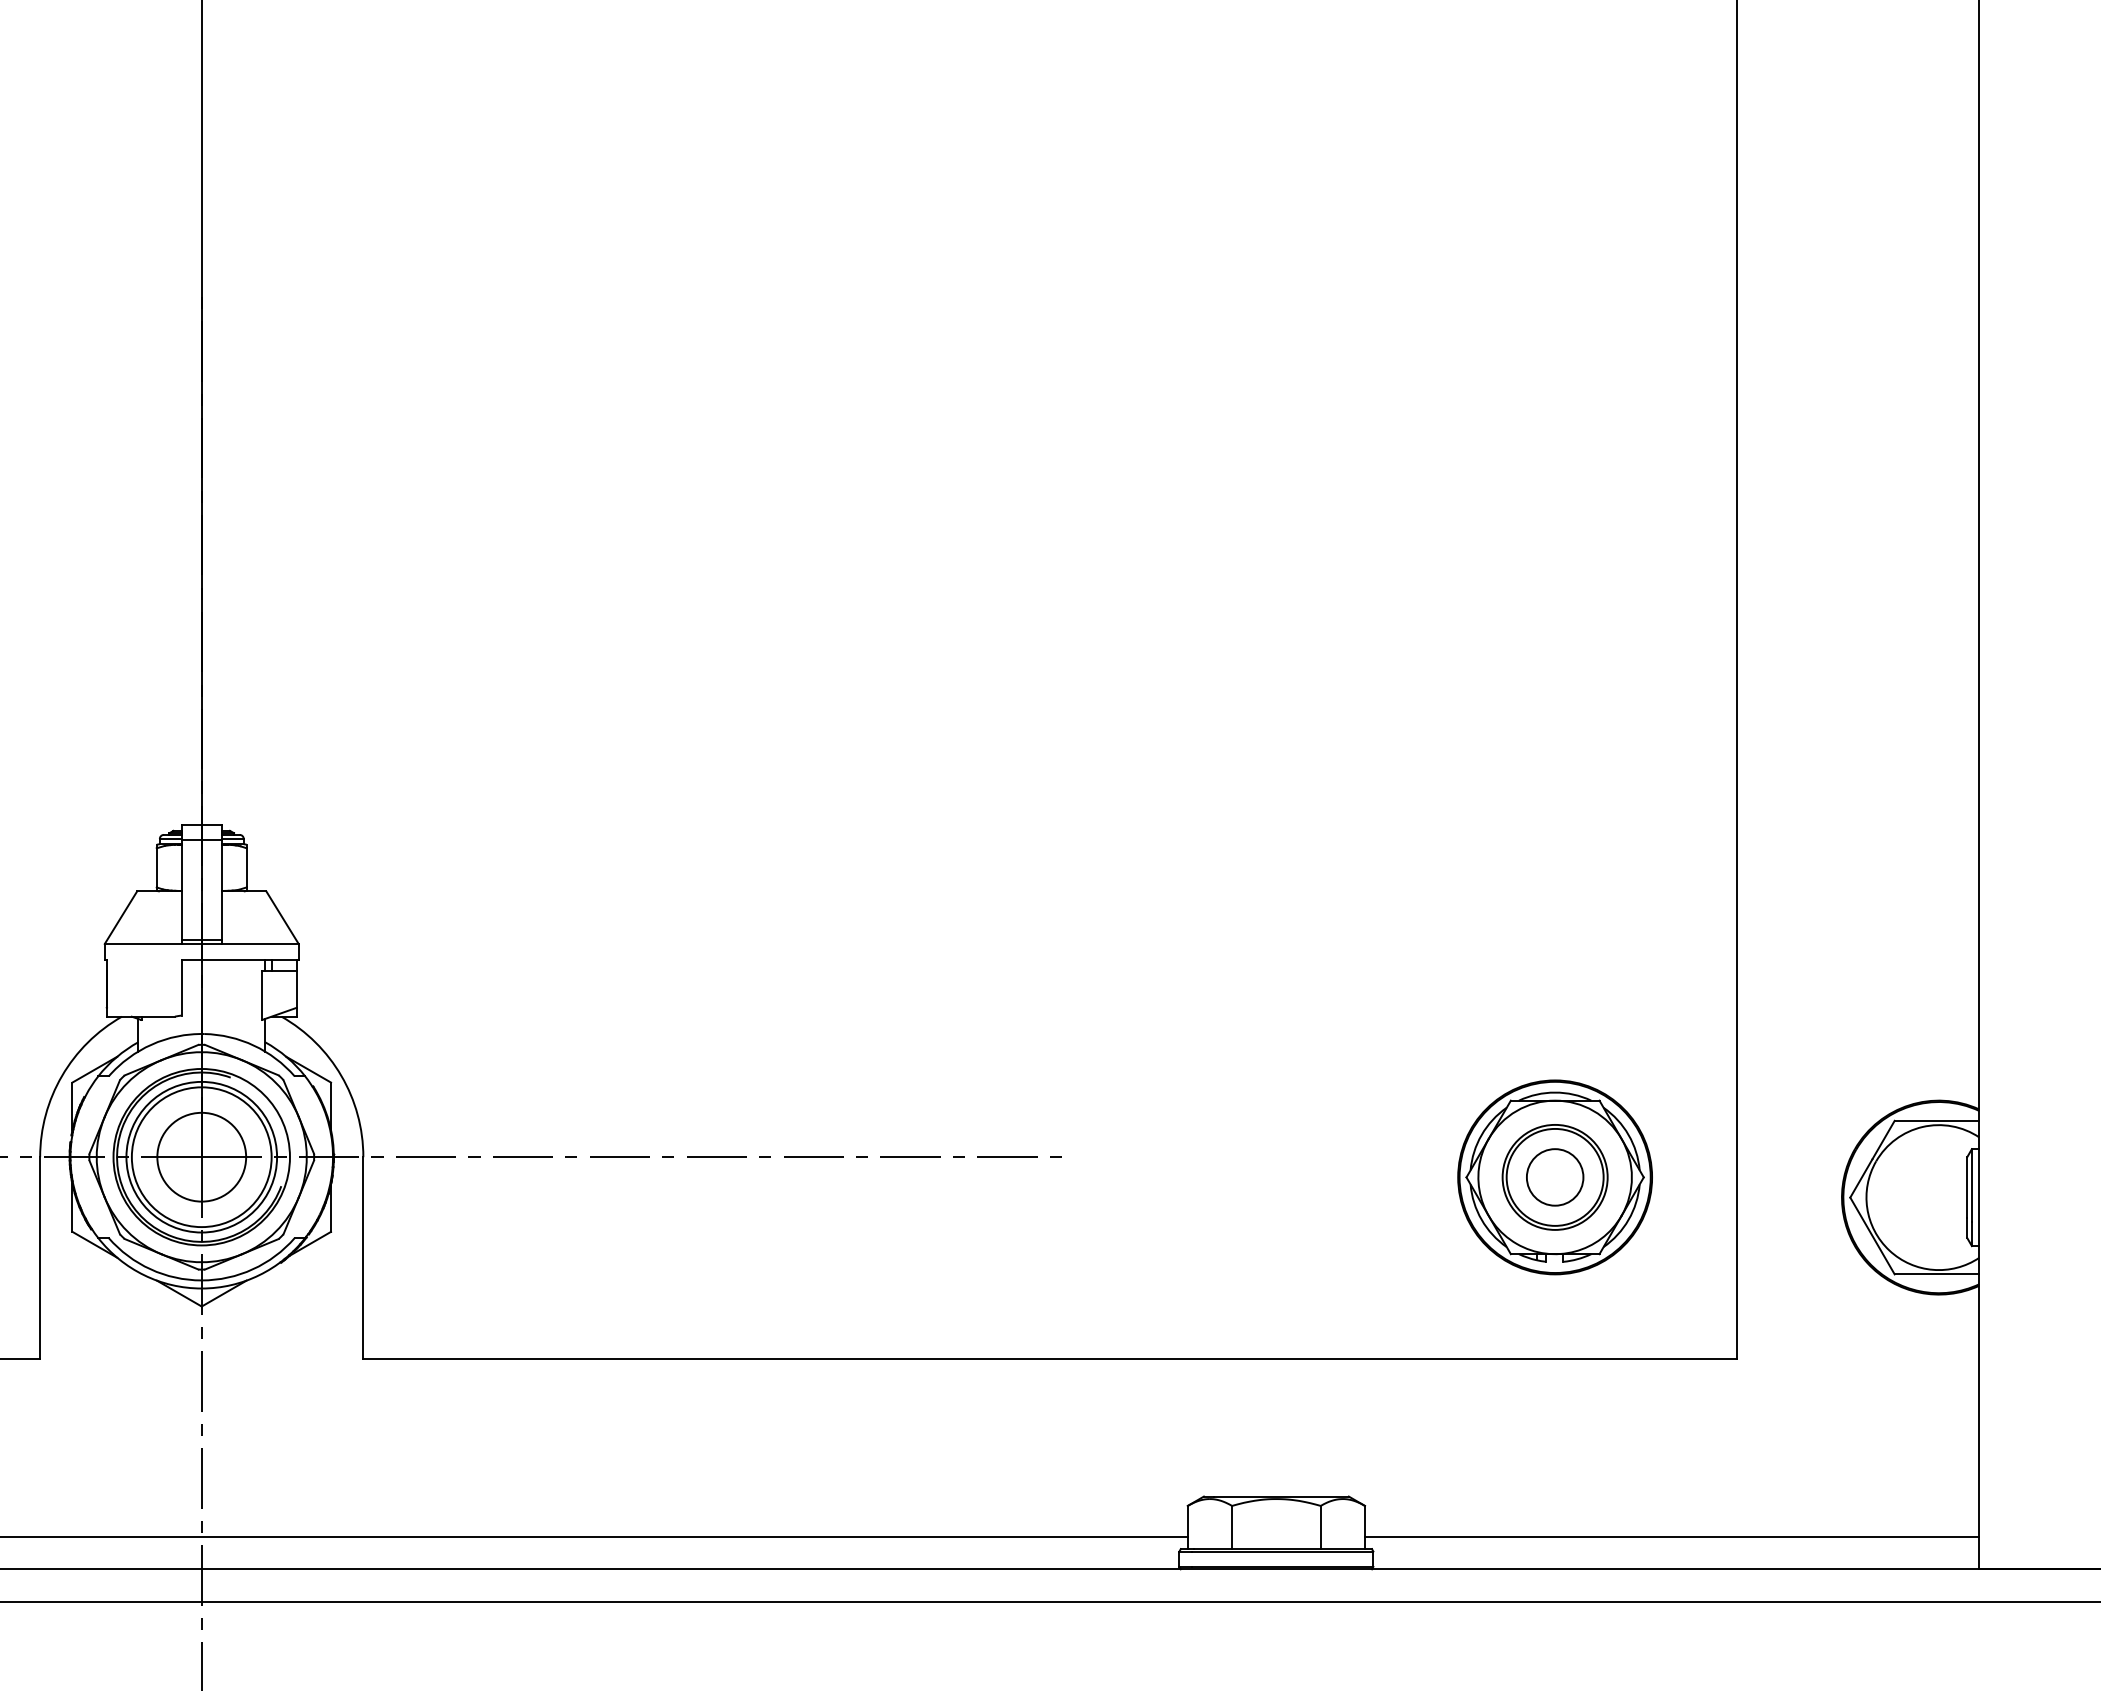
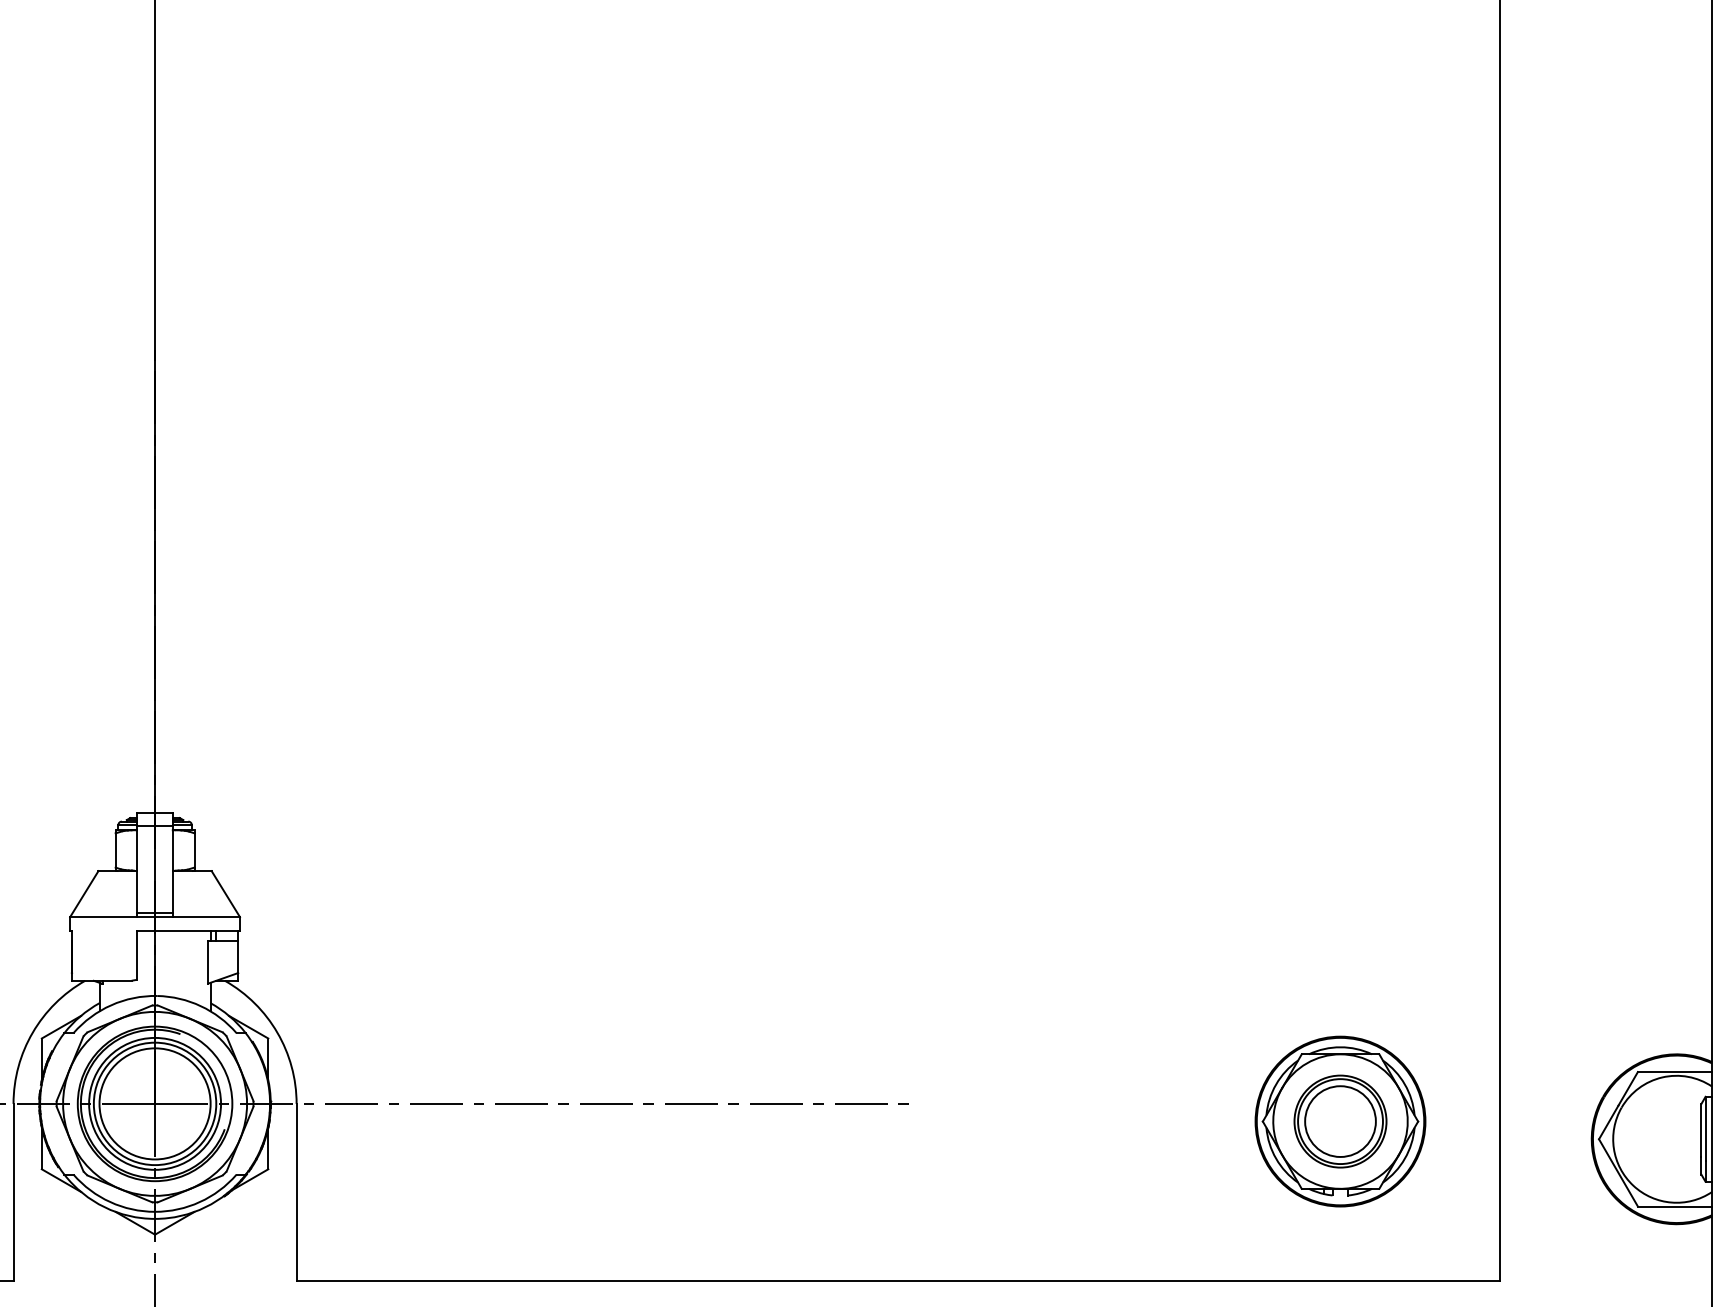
circle: (201, 1156) -> (154, 1103), size x1.43
circle: (1554, 1177) -> (1339, 1121), size x1.43

